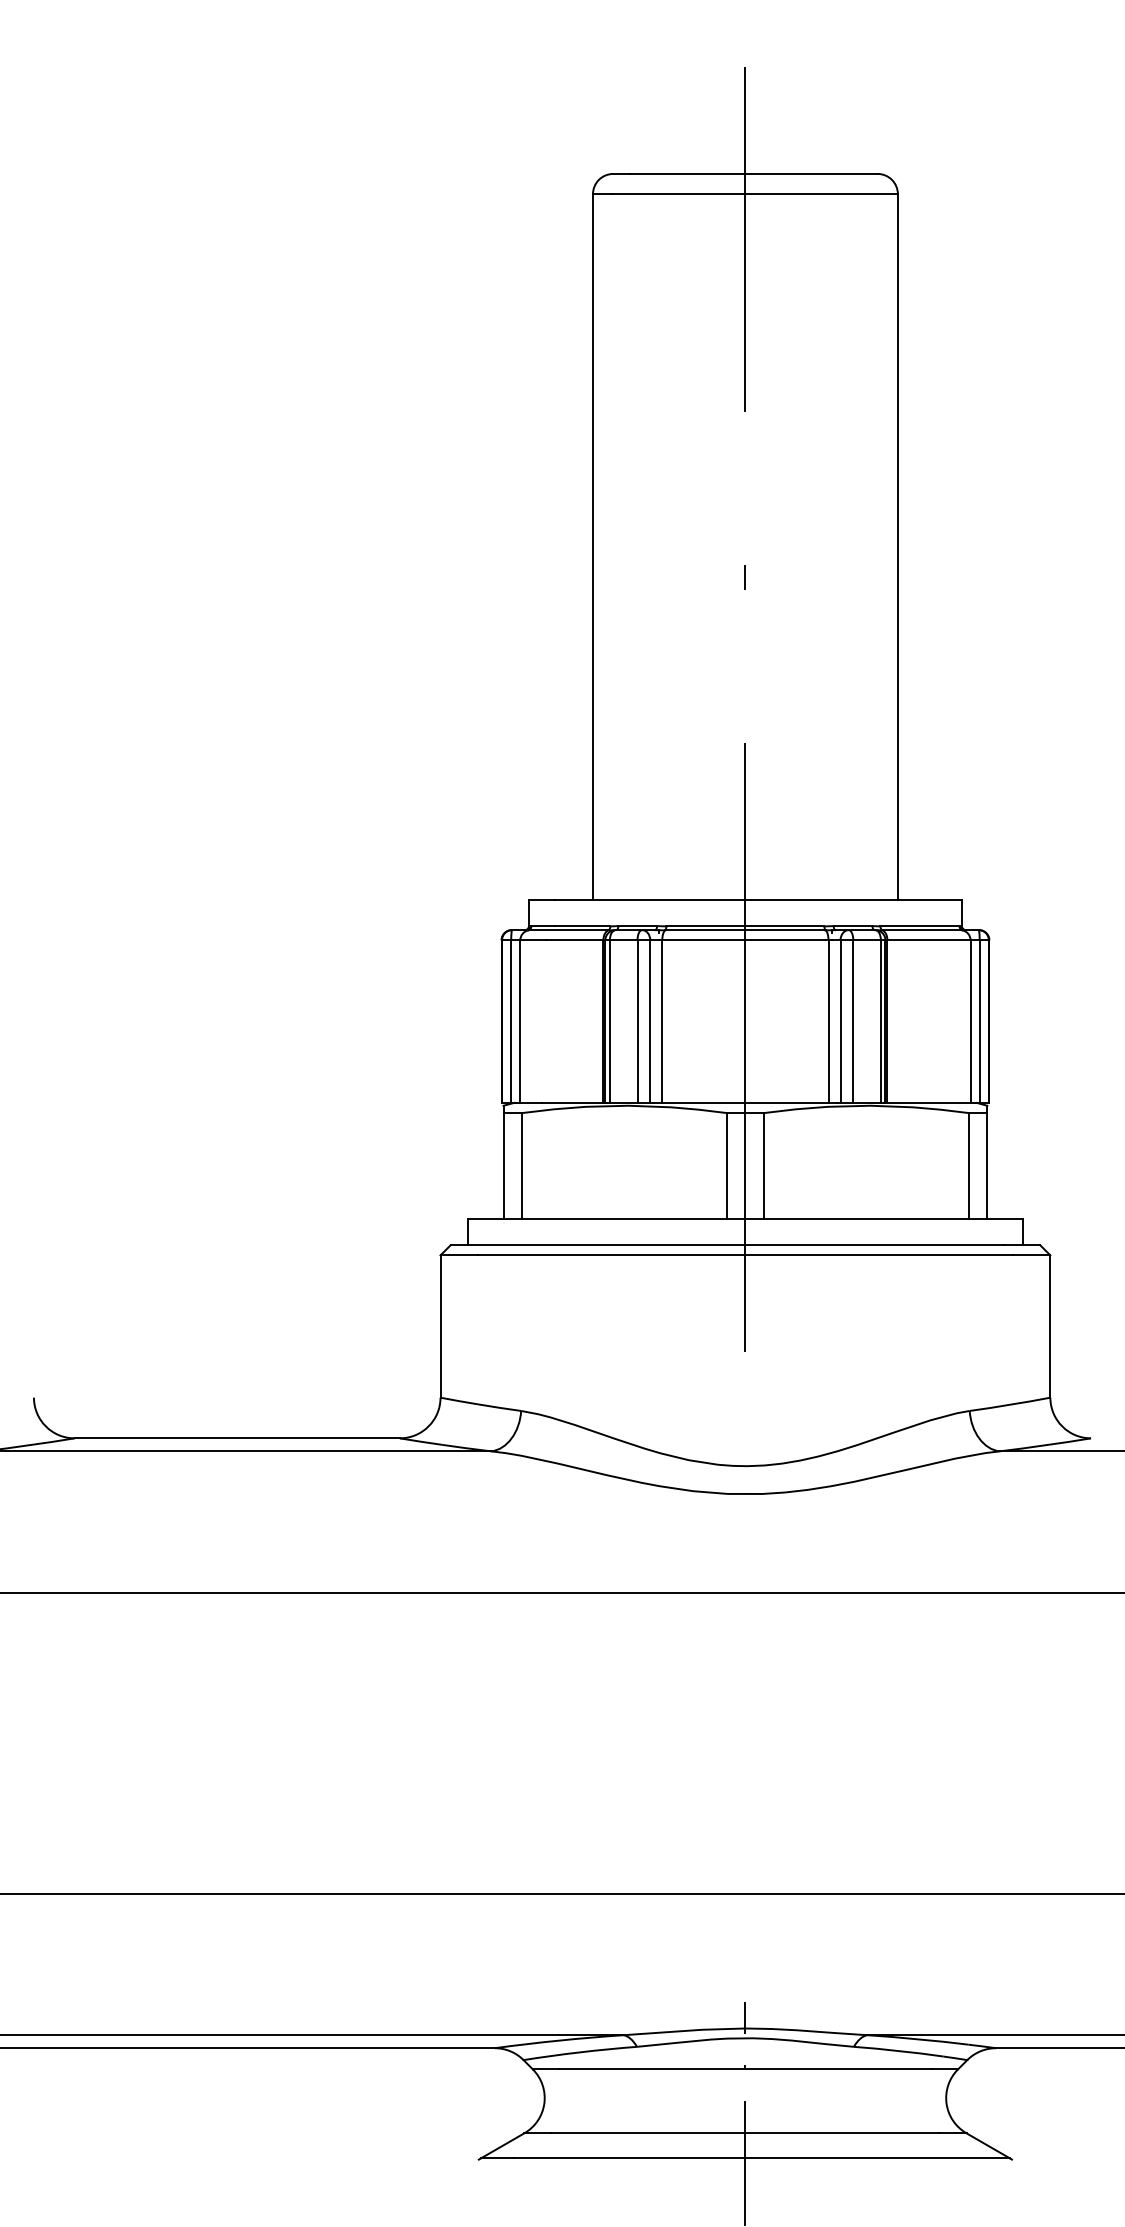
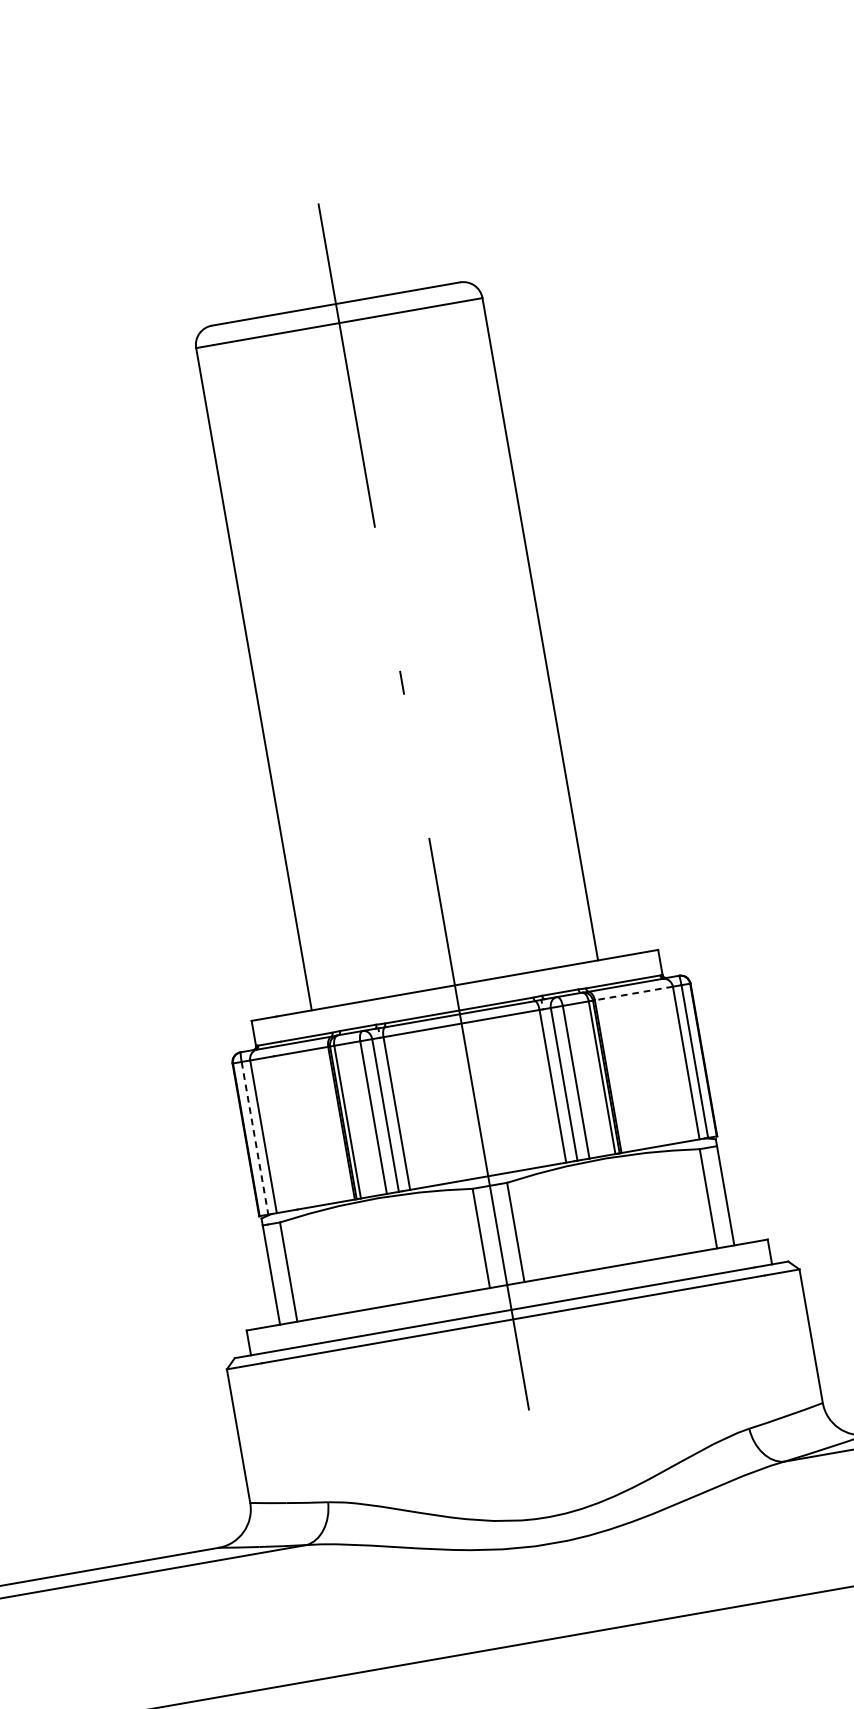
line: (929, 940) -> (634, 993), solid -> dashed
line: (511, 1022) -> (255, 1139), solid -> dashed

